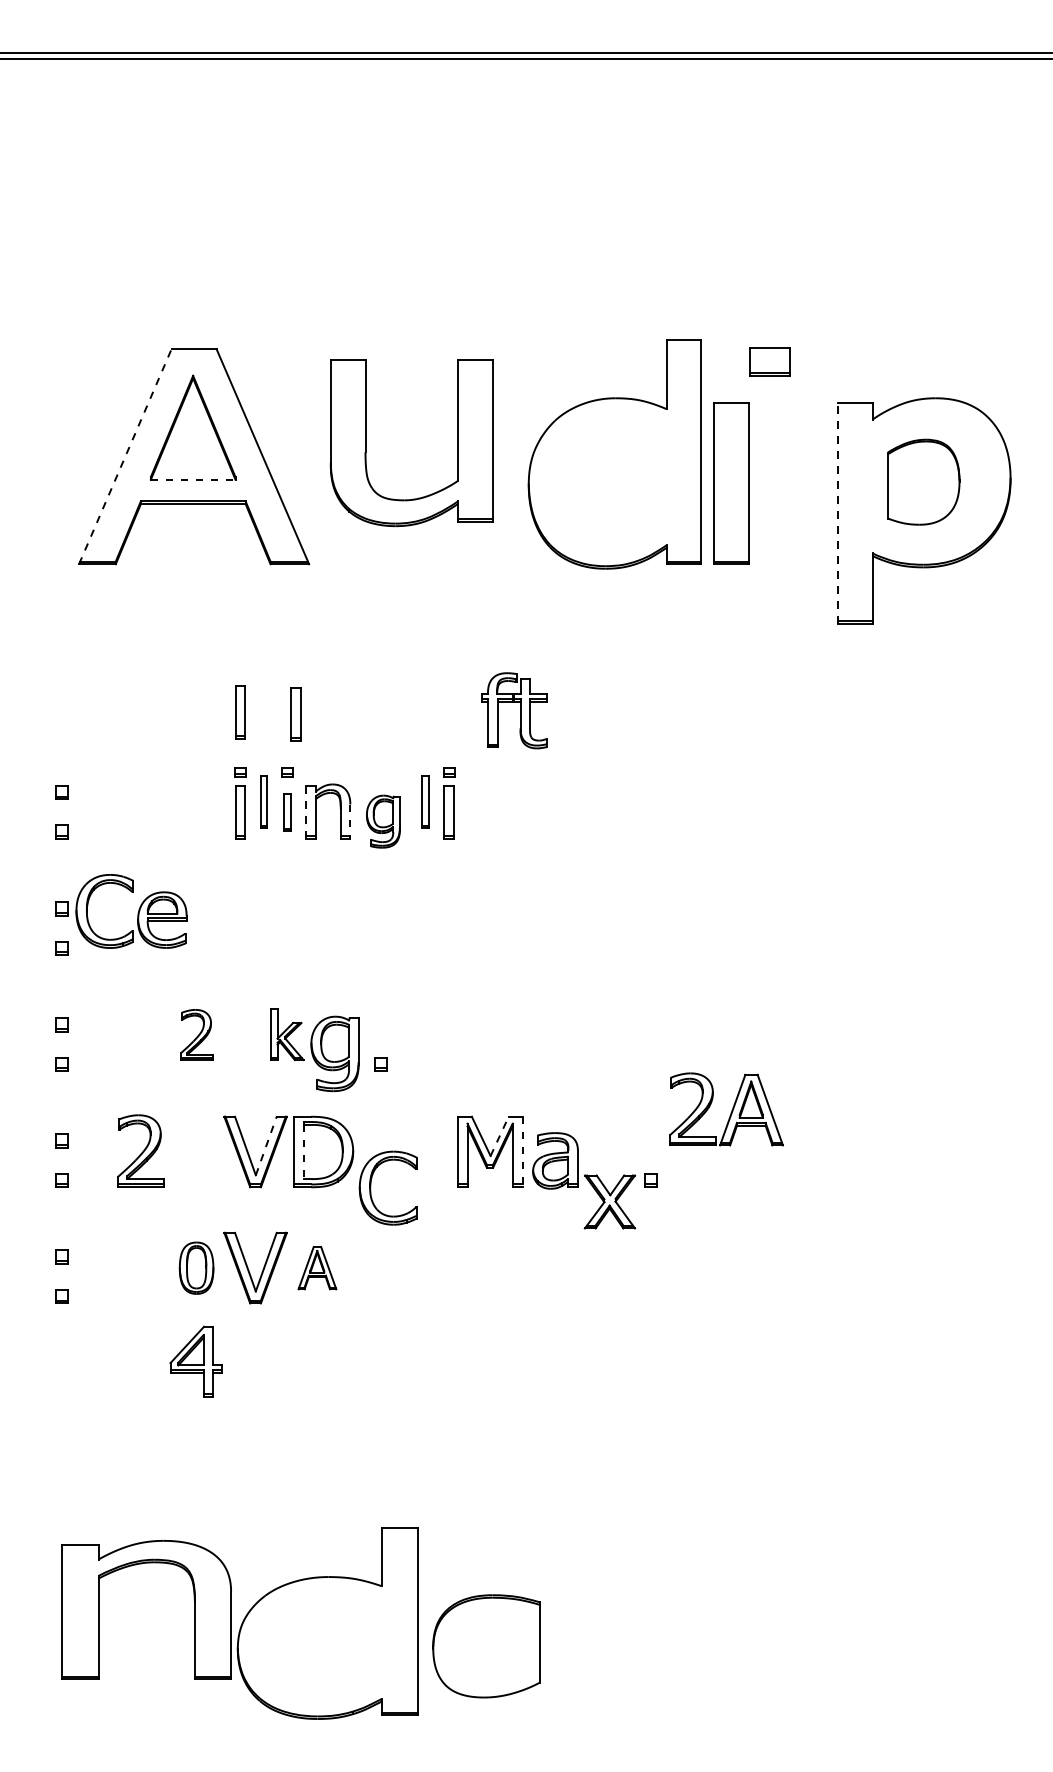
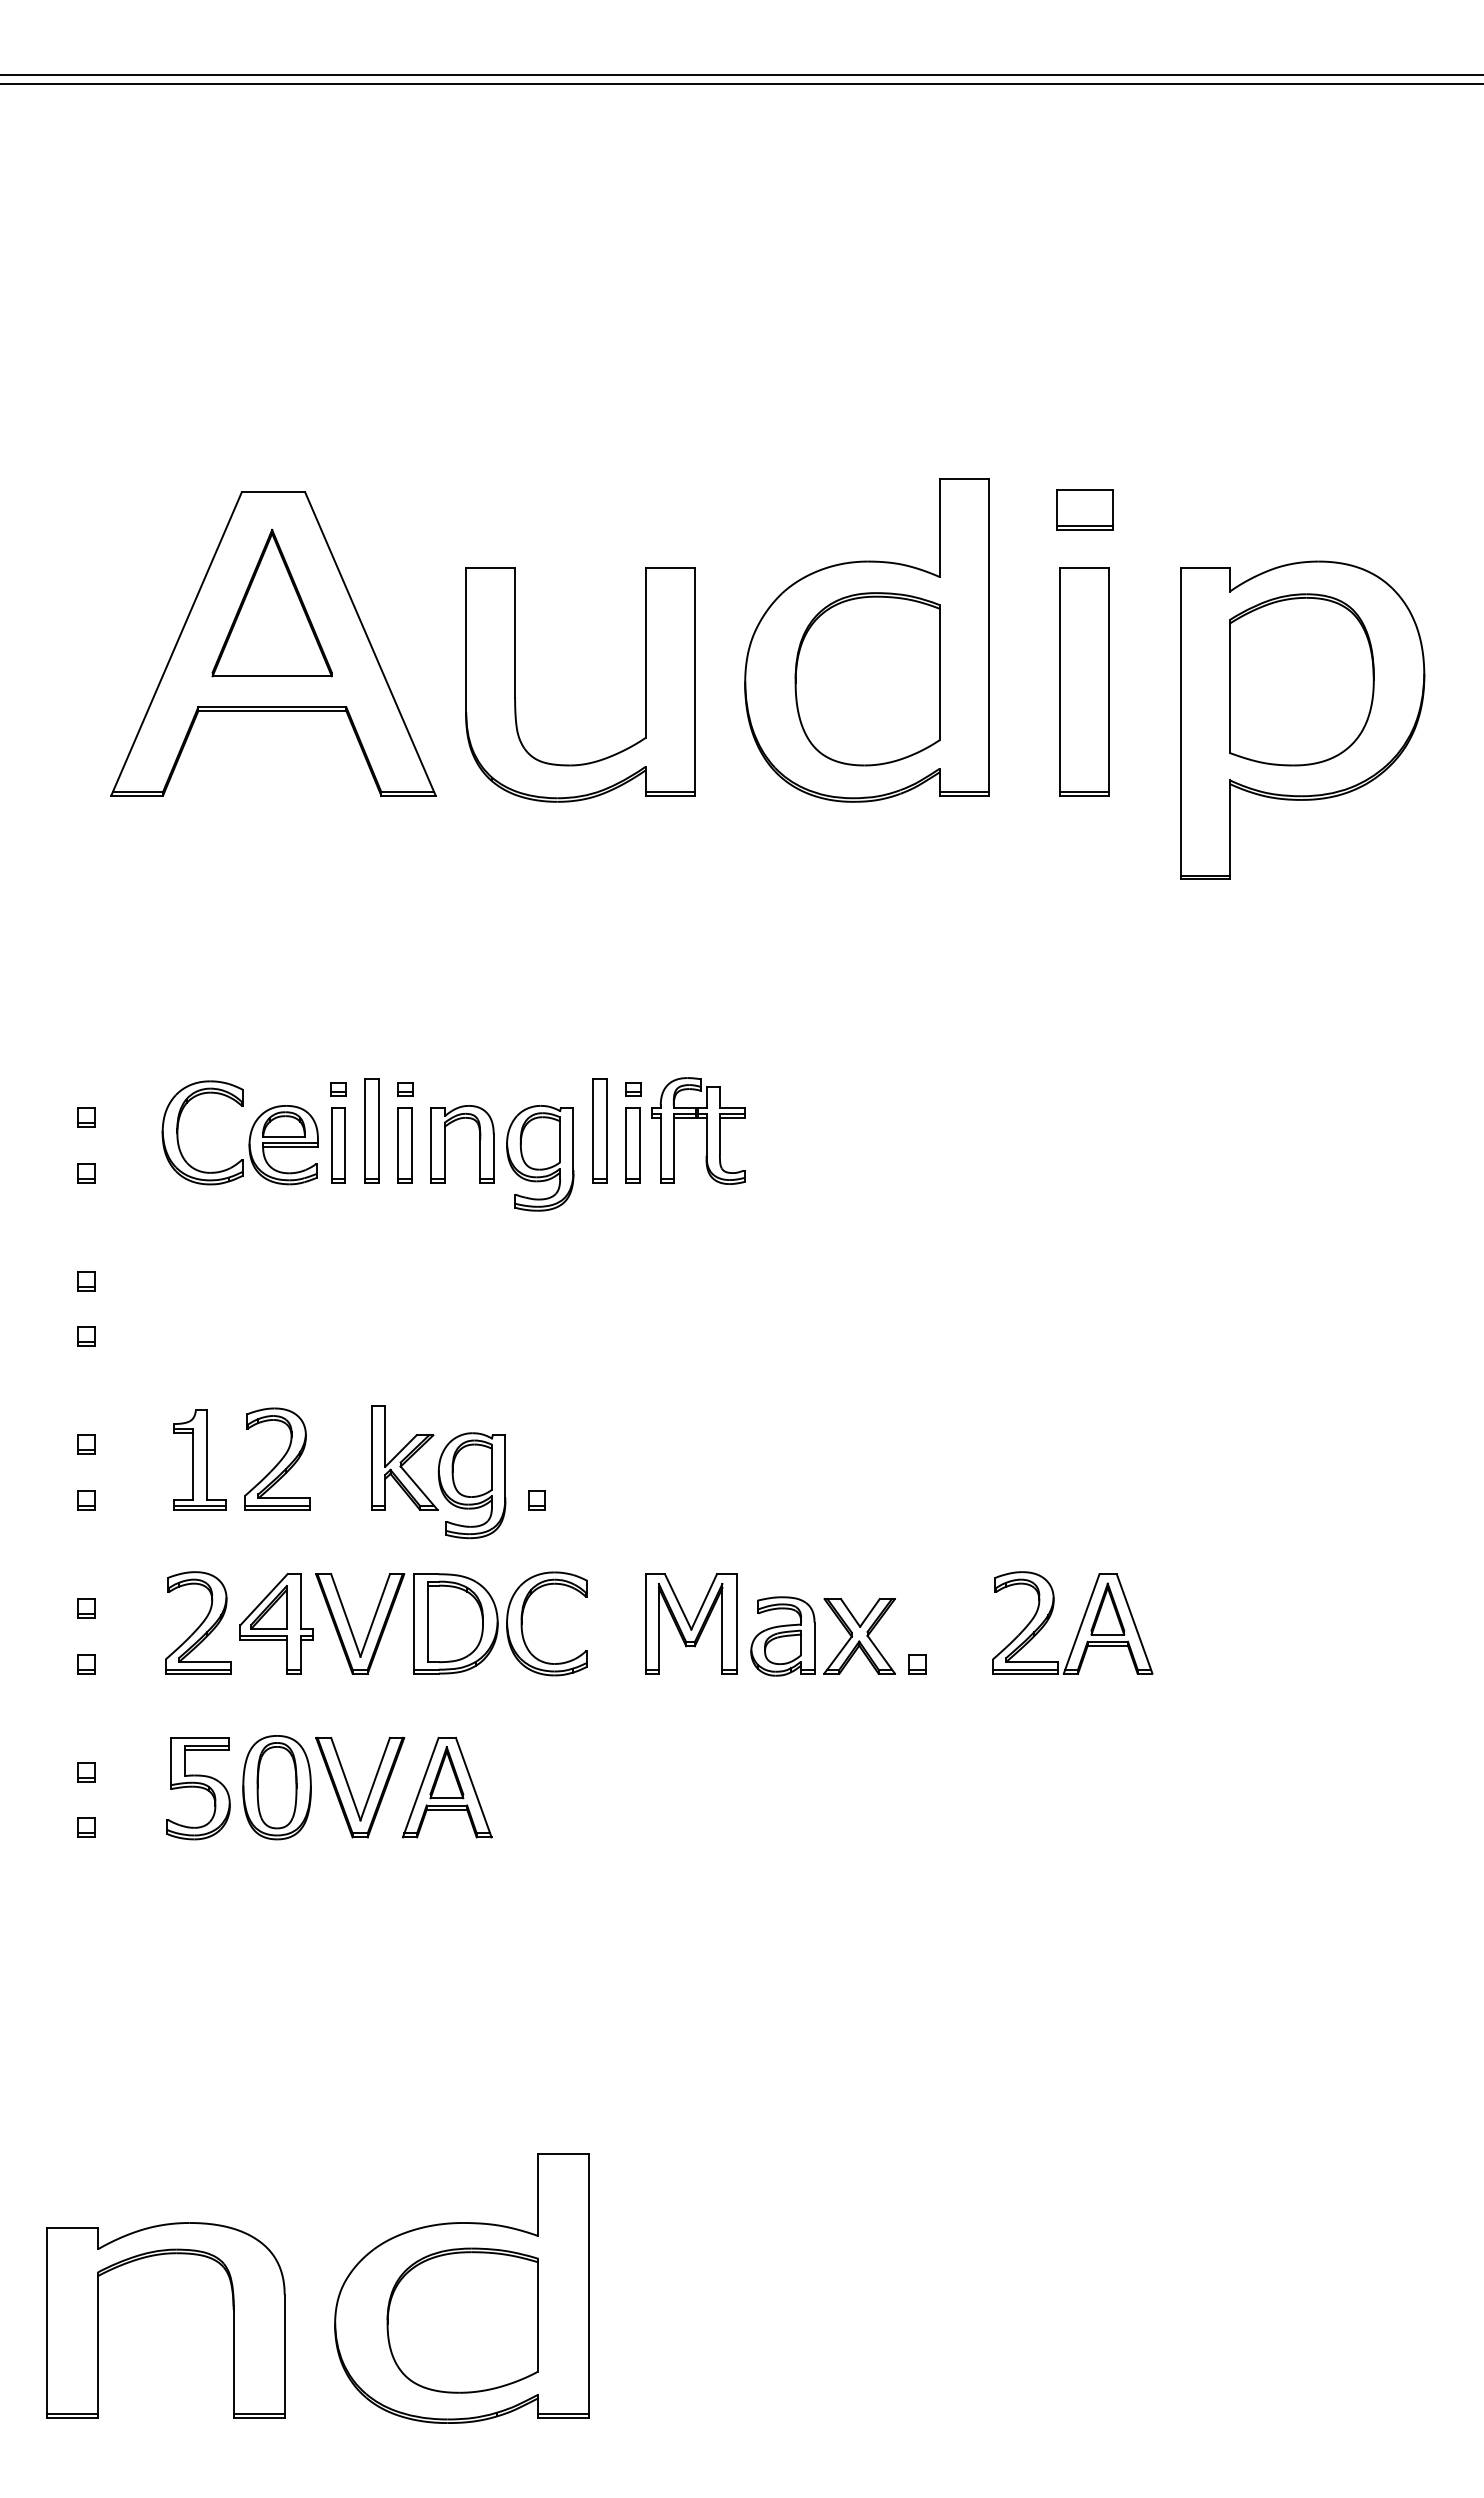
part: (365, 442) -> (515, 684), moved
line: (125, 456) -> (176, 643), dashed -> solid
line: (193, 479) -> (272, 676), dashed -> solid
part: (615, 481) -> (867, 679), added
part: (923, 481) -> (1301, 679), size x1.43
part: (731, 483) -> (1084, 681), moved
line: (837, 513) -> (1180, 723), dashed -> solid
part: (520, 710) -> (706, 1130), moved
part: (240, 712) -> (338, 1004), removed
part: (295, 714) -> (416, 1007), removed
part: (263, 801) -> (371, 1130), size x1.43
part: (425, 801) -> (599, 1130), size x1.43
line: (306, 811) -> (431, 1144), dashed -> solid
part: (287, 812) -> (404, 1145), size x1.43
line: (350, 821) -> (493, 1158), dashed -> solid
part: (383, 821) -> (540, 1158), size x1.43
part: (138, 912) -> (249, 1134), moved
part: (287, 1033) -> (404, 1457), size x1.43
part: (196, 1034) -> (277, 1458), size x1.43
part: (141, 1035) -> (199, 1459), added
part: (731, 1109) -> (1080, 1623), moved
line: (499, 1136) -> (704, 1601), dashed -> solid
line: (266, 1146) -> (375, 1615), dashed -> solid
line: (522, 1151) -> (736, 1623), dashed -> solid
line: (304, 1152) -> (428, 1624), dashed -> solid
part: (370, 1187) -> (522, 1623), moved
part: (609, 1202) -> (859, 1636), moved
part: (140, 1268) -> (198, 1788), added
part: (196, 1268) -> (276, 1787), size x1.43
part: (317, 1268) -> (447, 1787), size x1.67
part: (196, 1361) -> (276, 1623), moved
part: (138, 1564) -> (154, 2256), moved
part: (486, 1646) -> (462, 2320), moved

